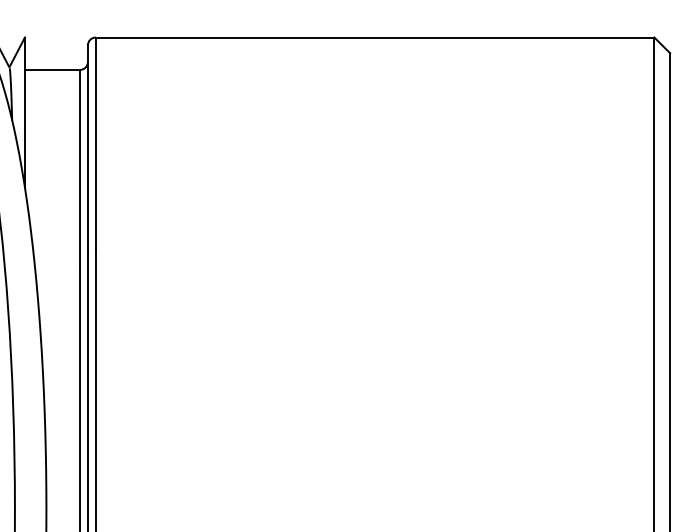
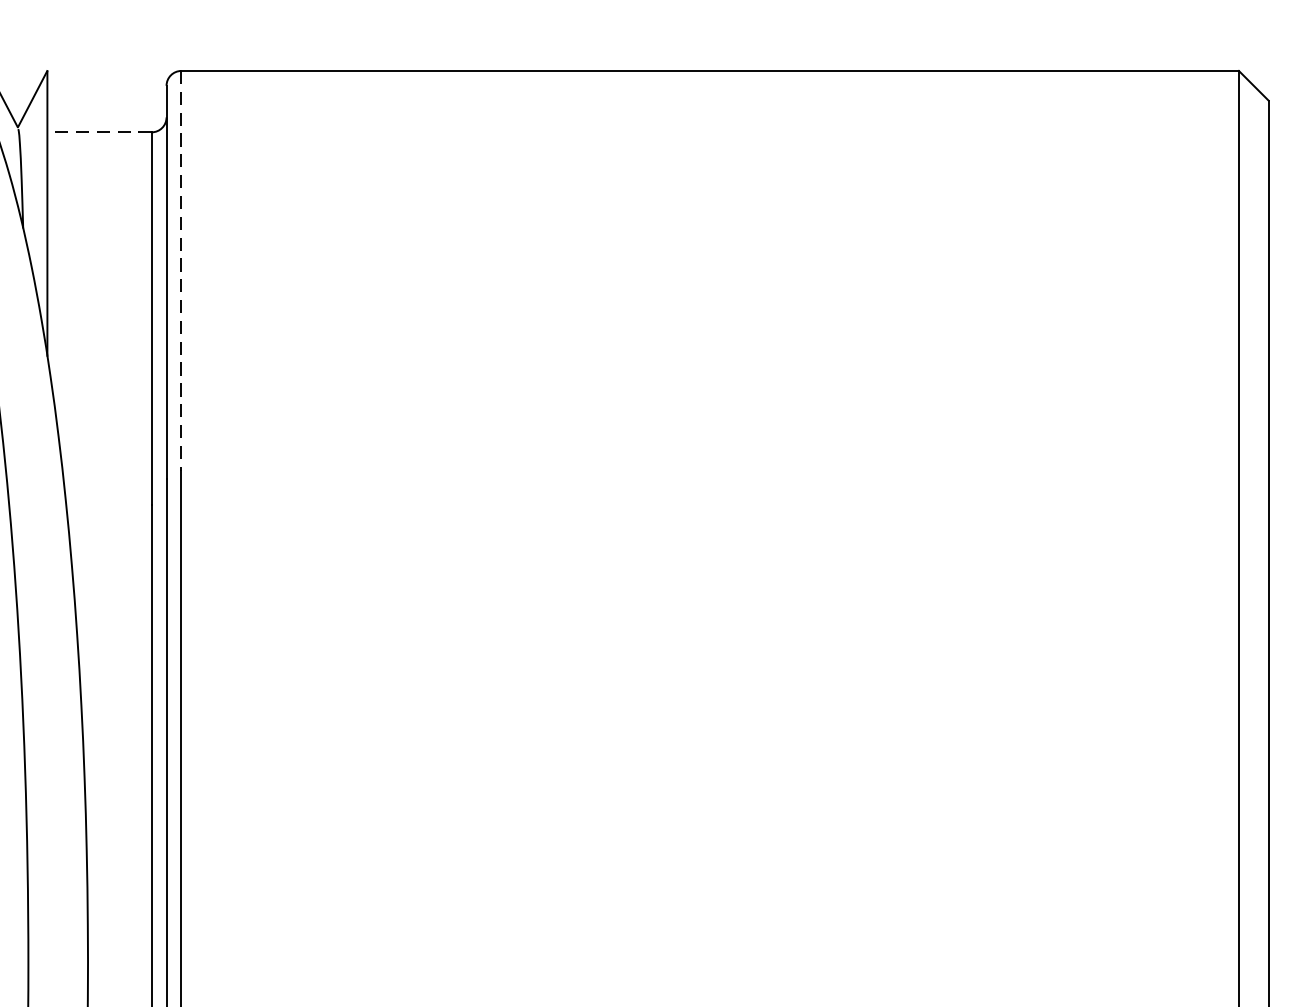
line: (52, 69) -> (99, 131), solid -> dashed
line: (95, 143) -> (180, 271), solid -> dashed

